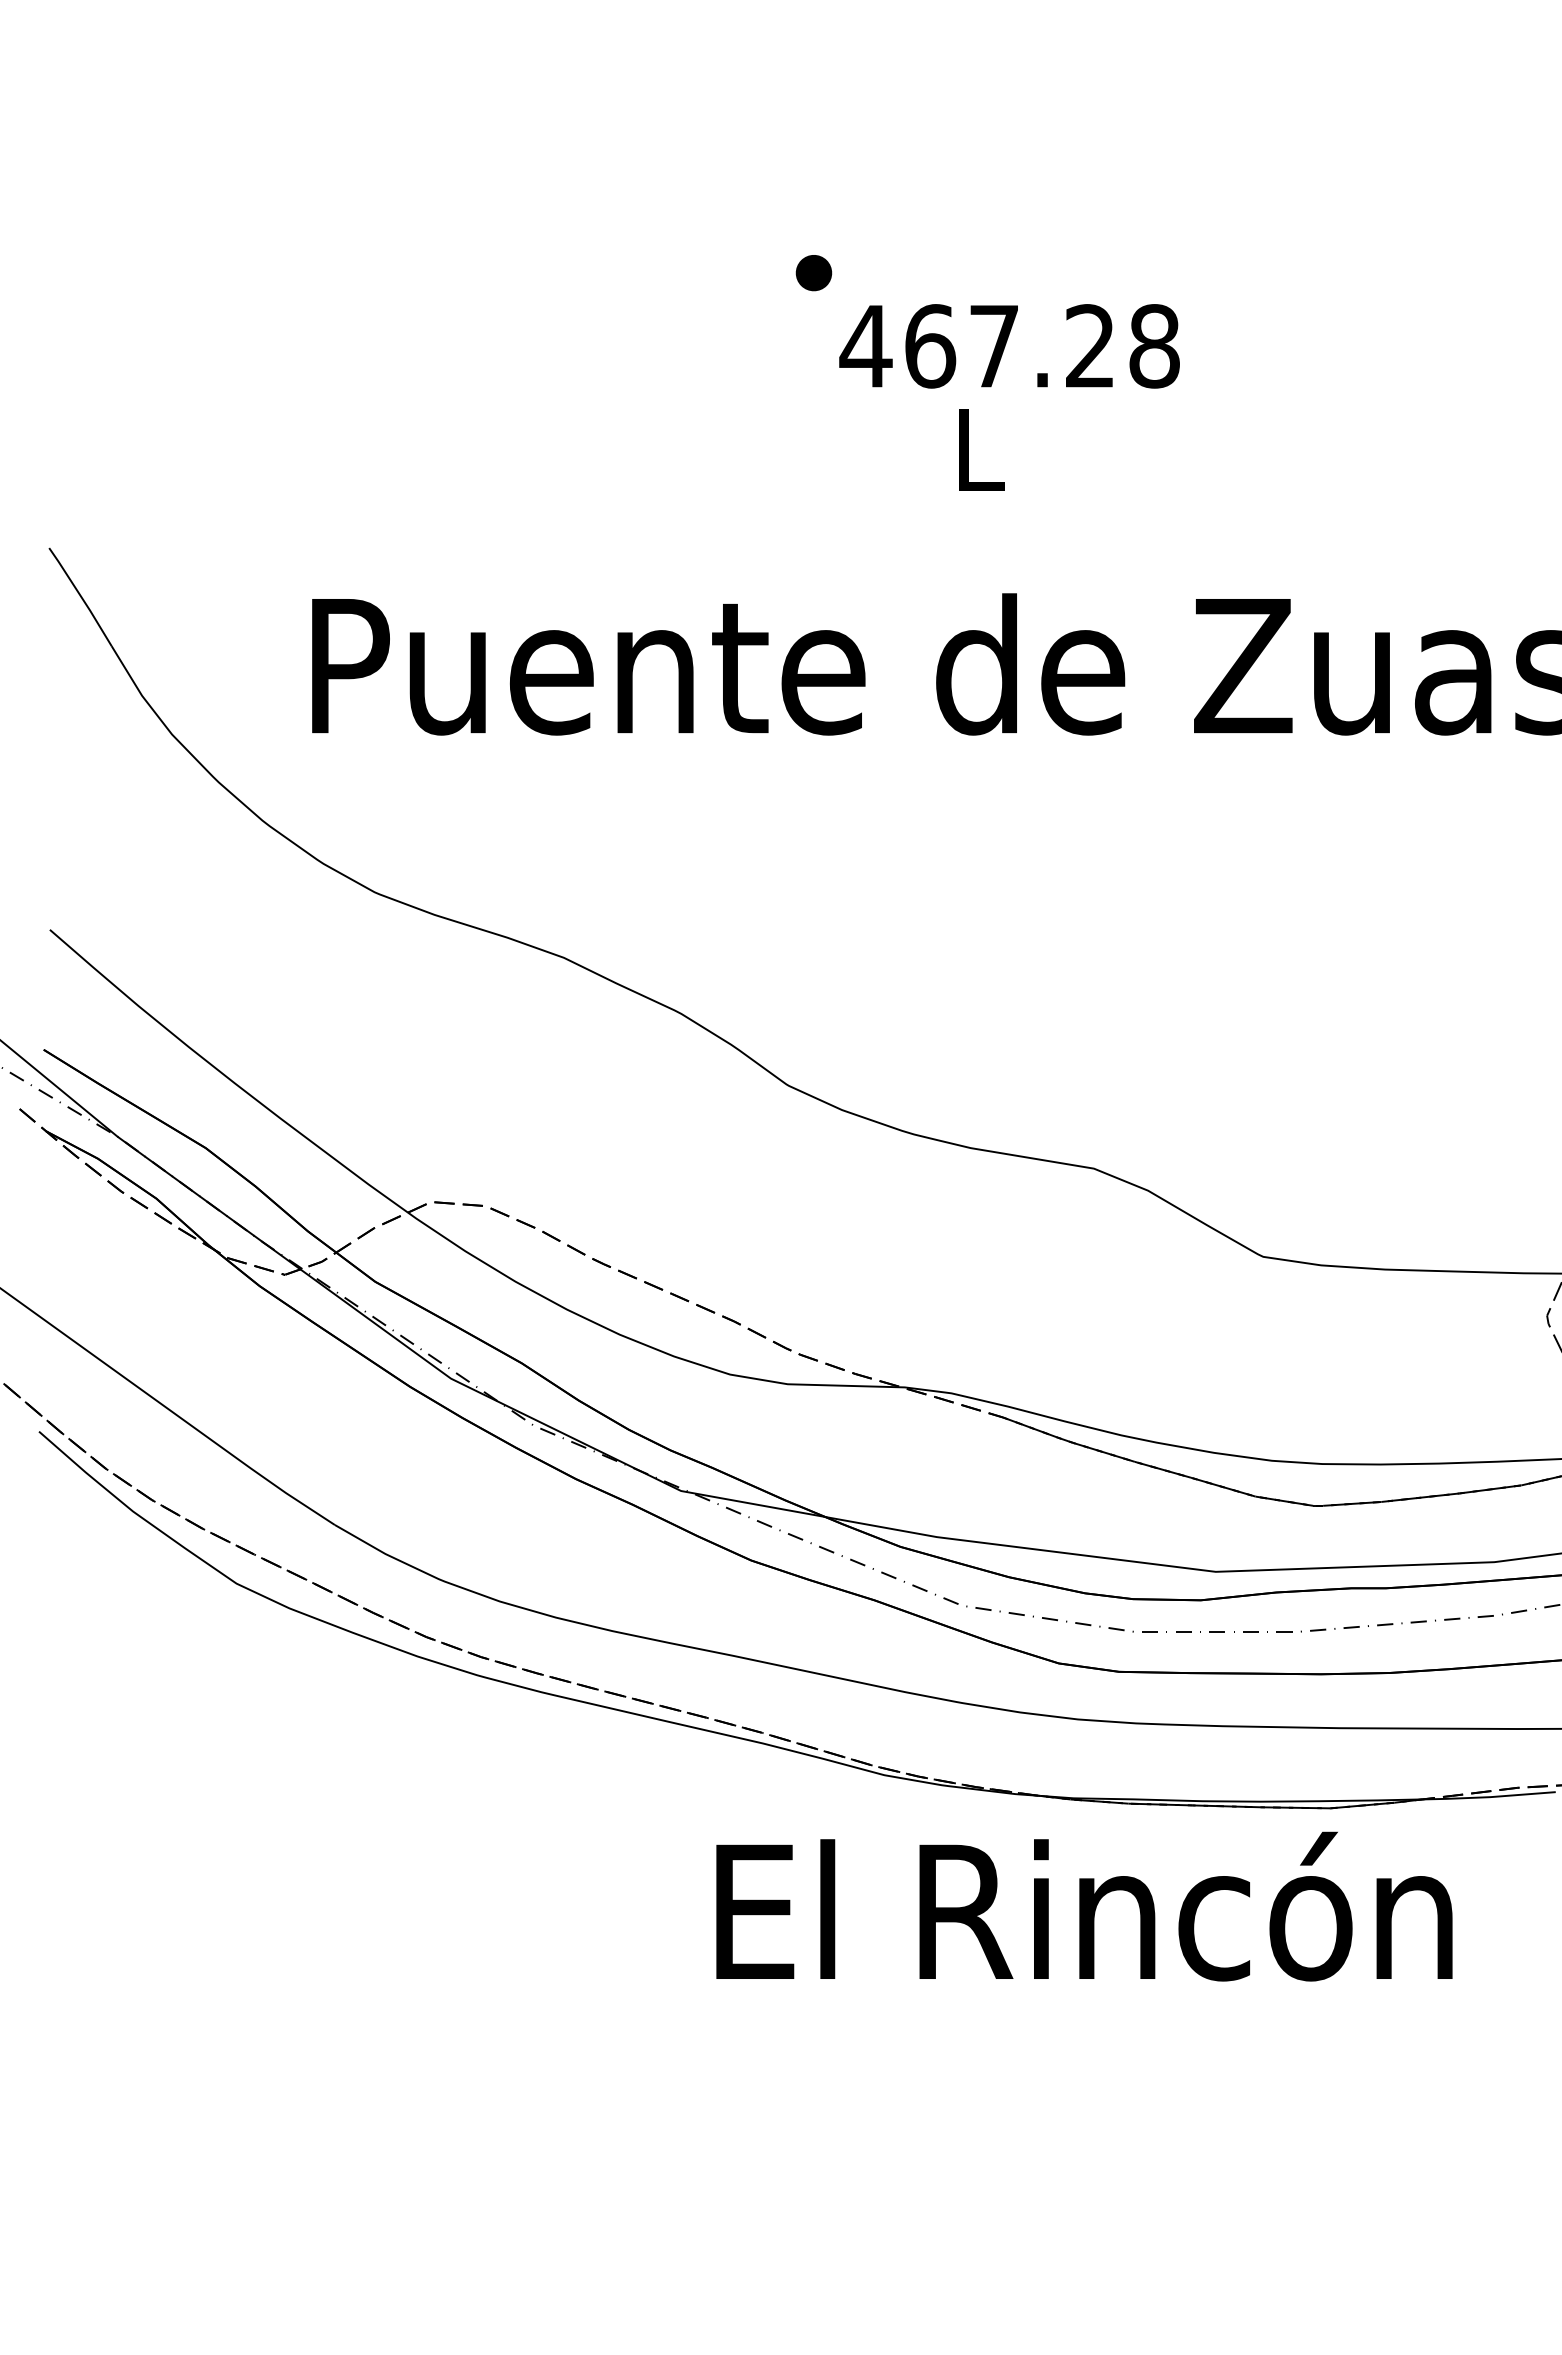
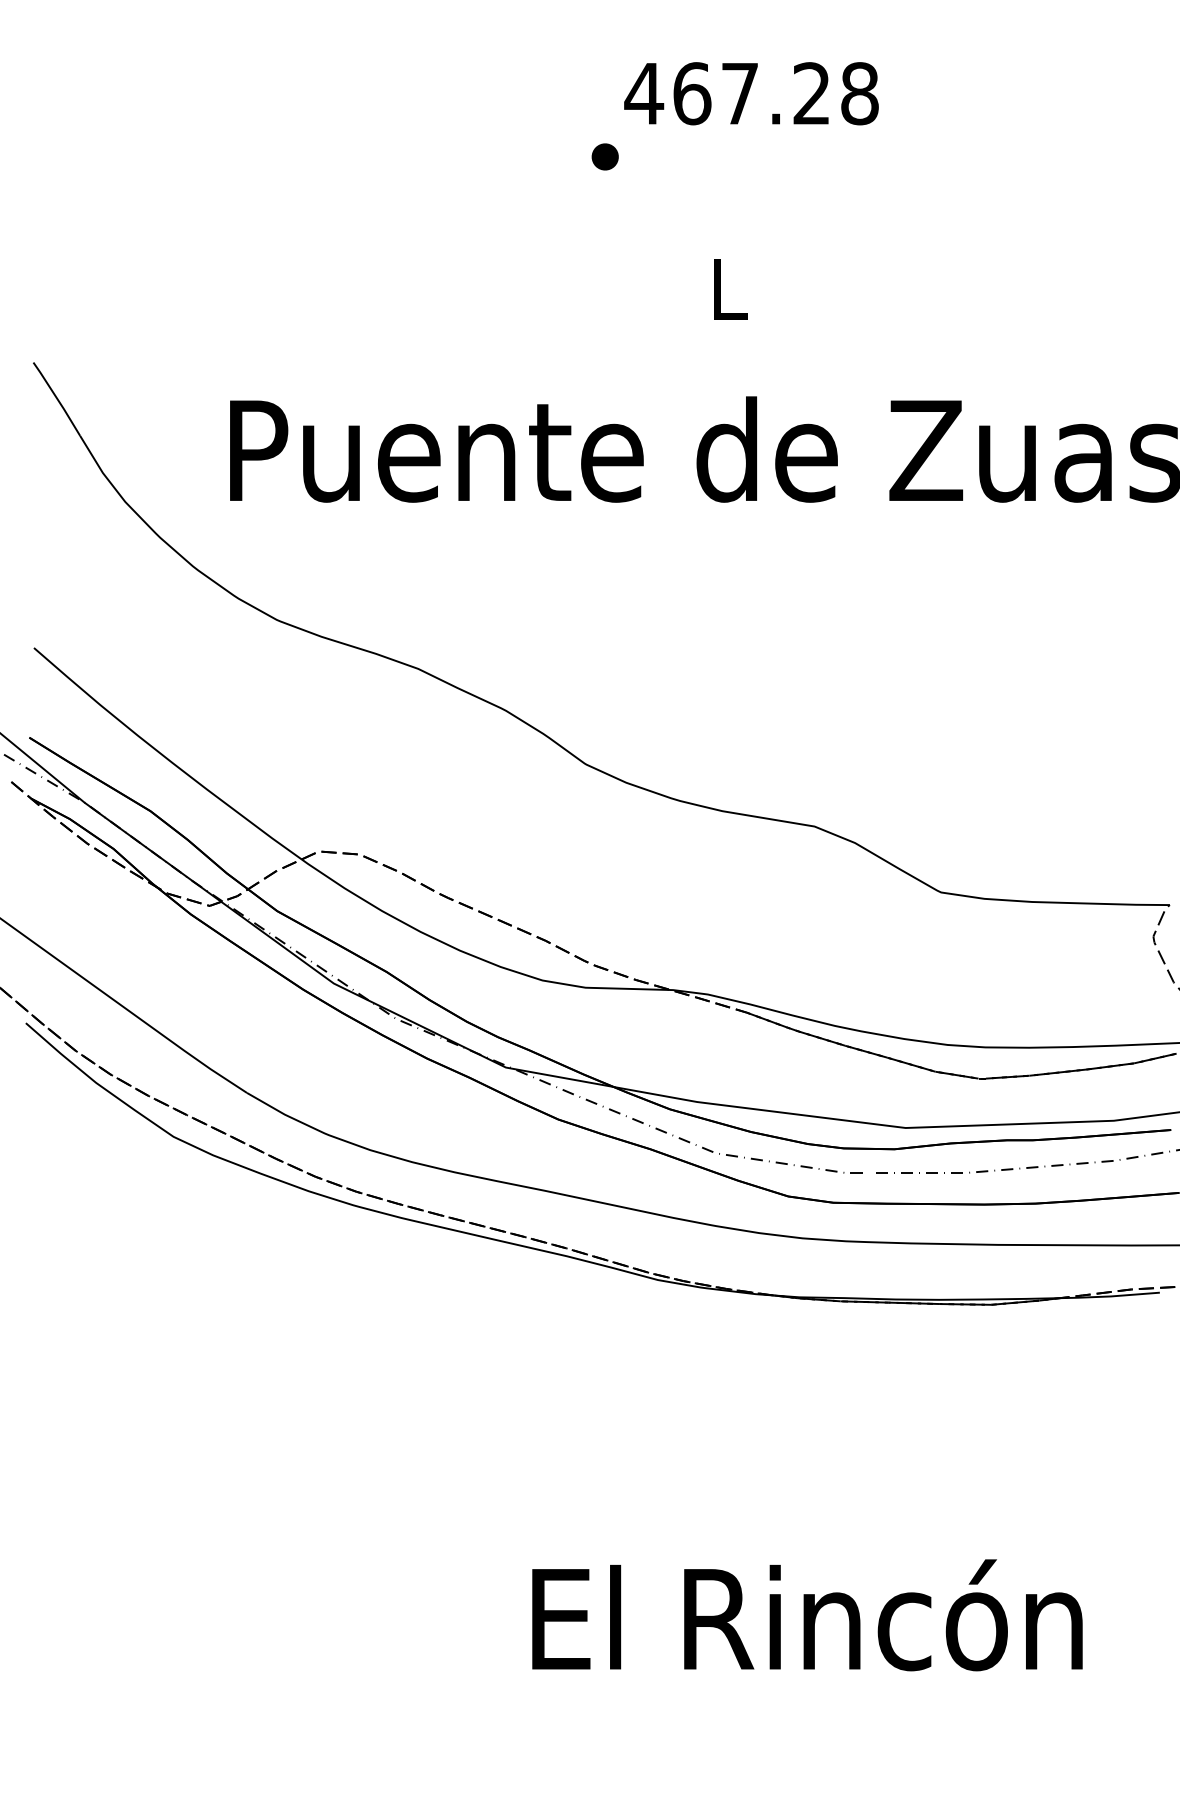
text: (1009, 346) -> (751, 93), moved
text: (1084, 1906) -> (807, 1615), moved

